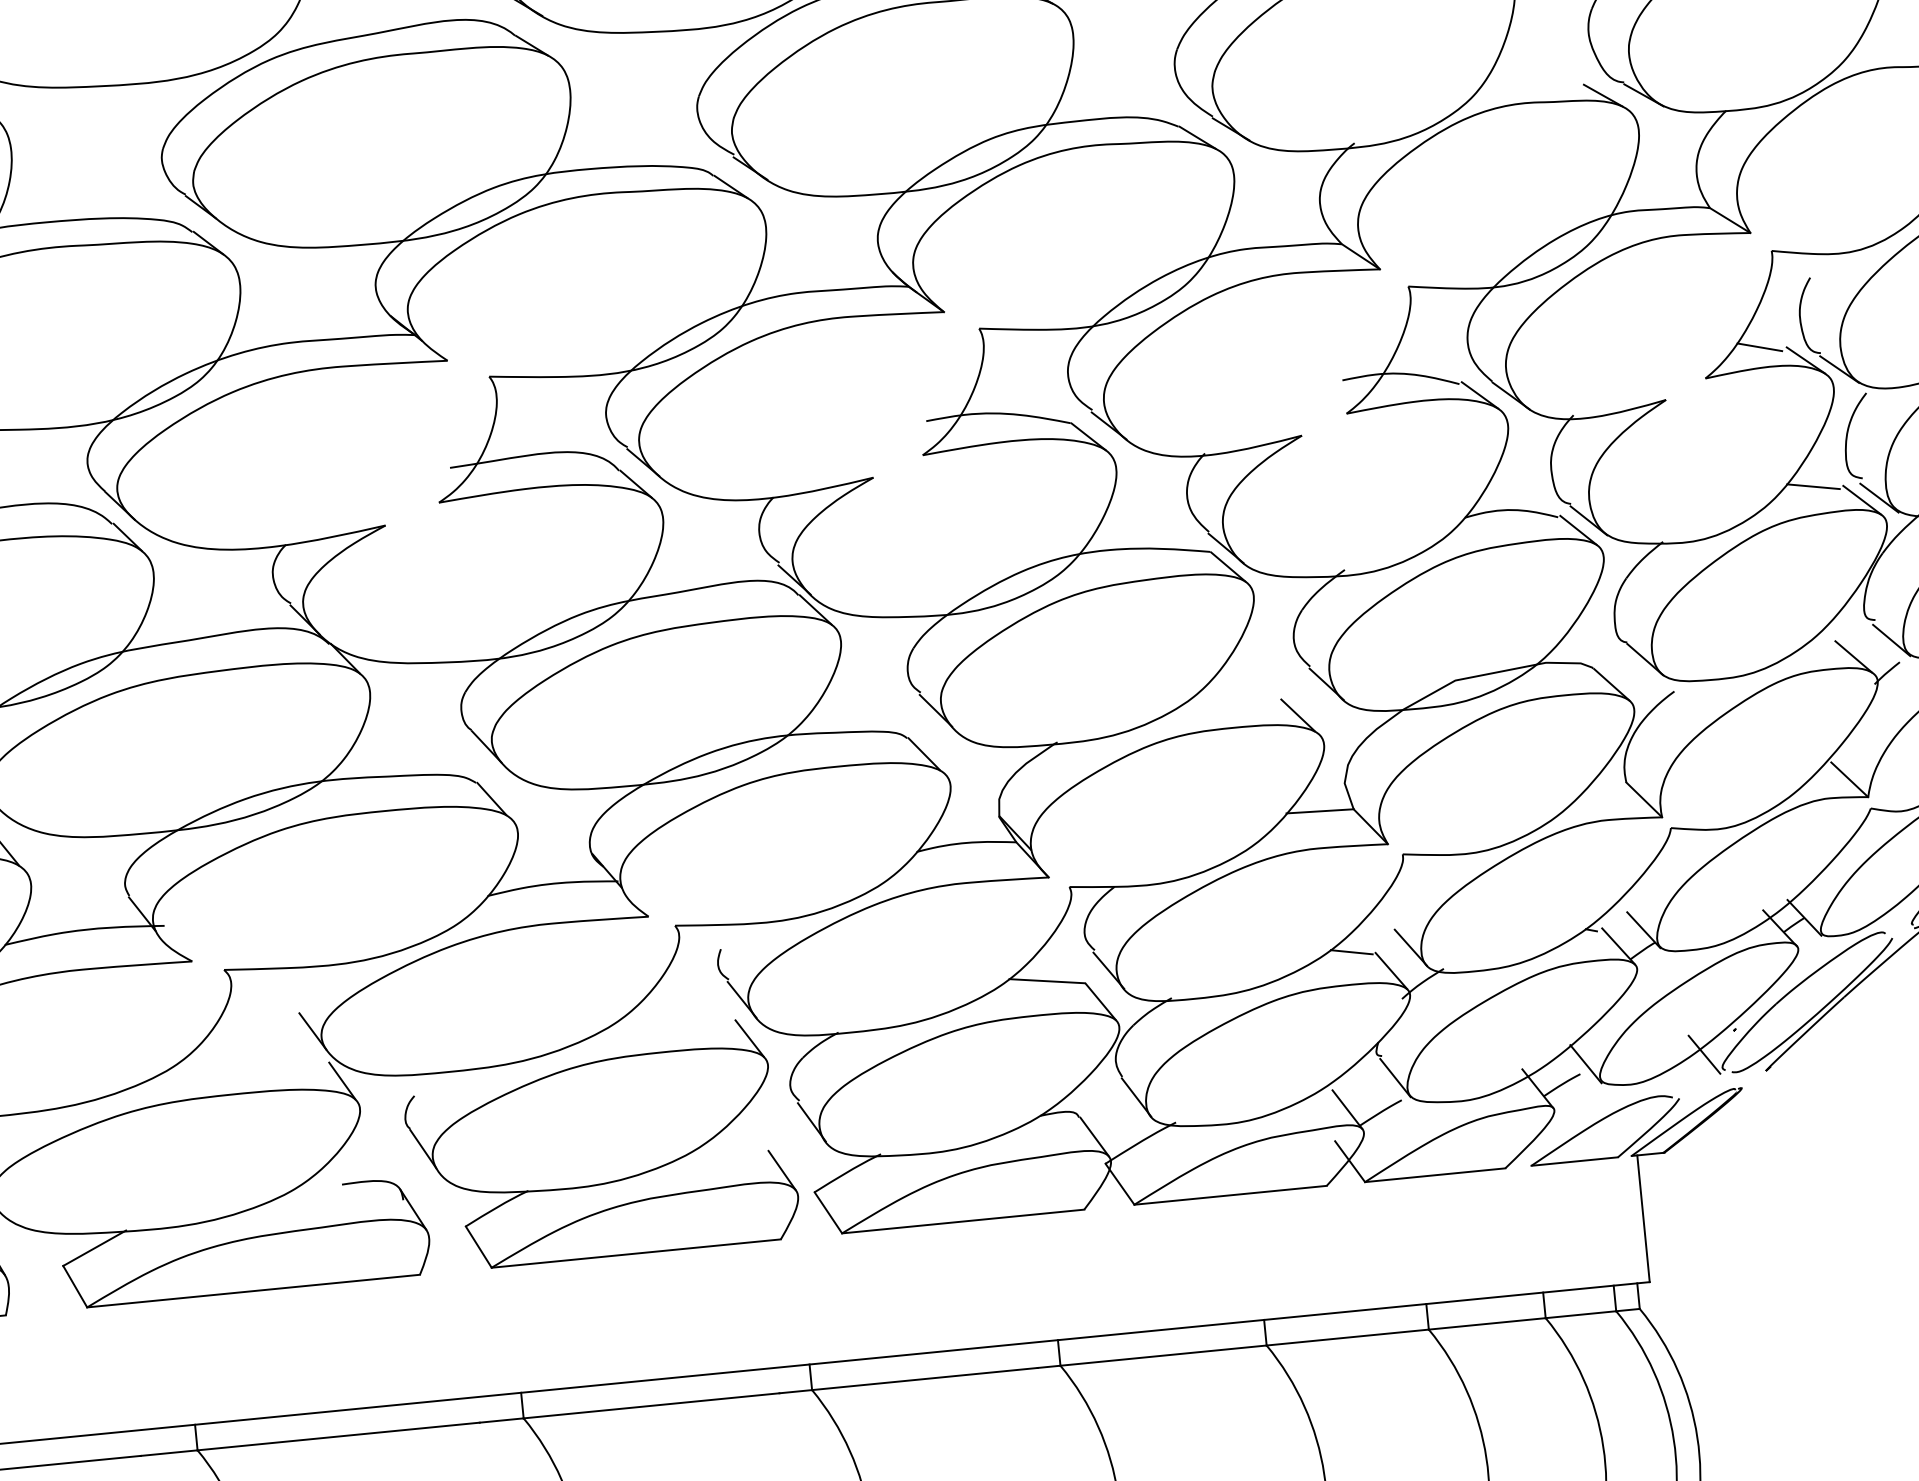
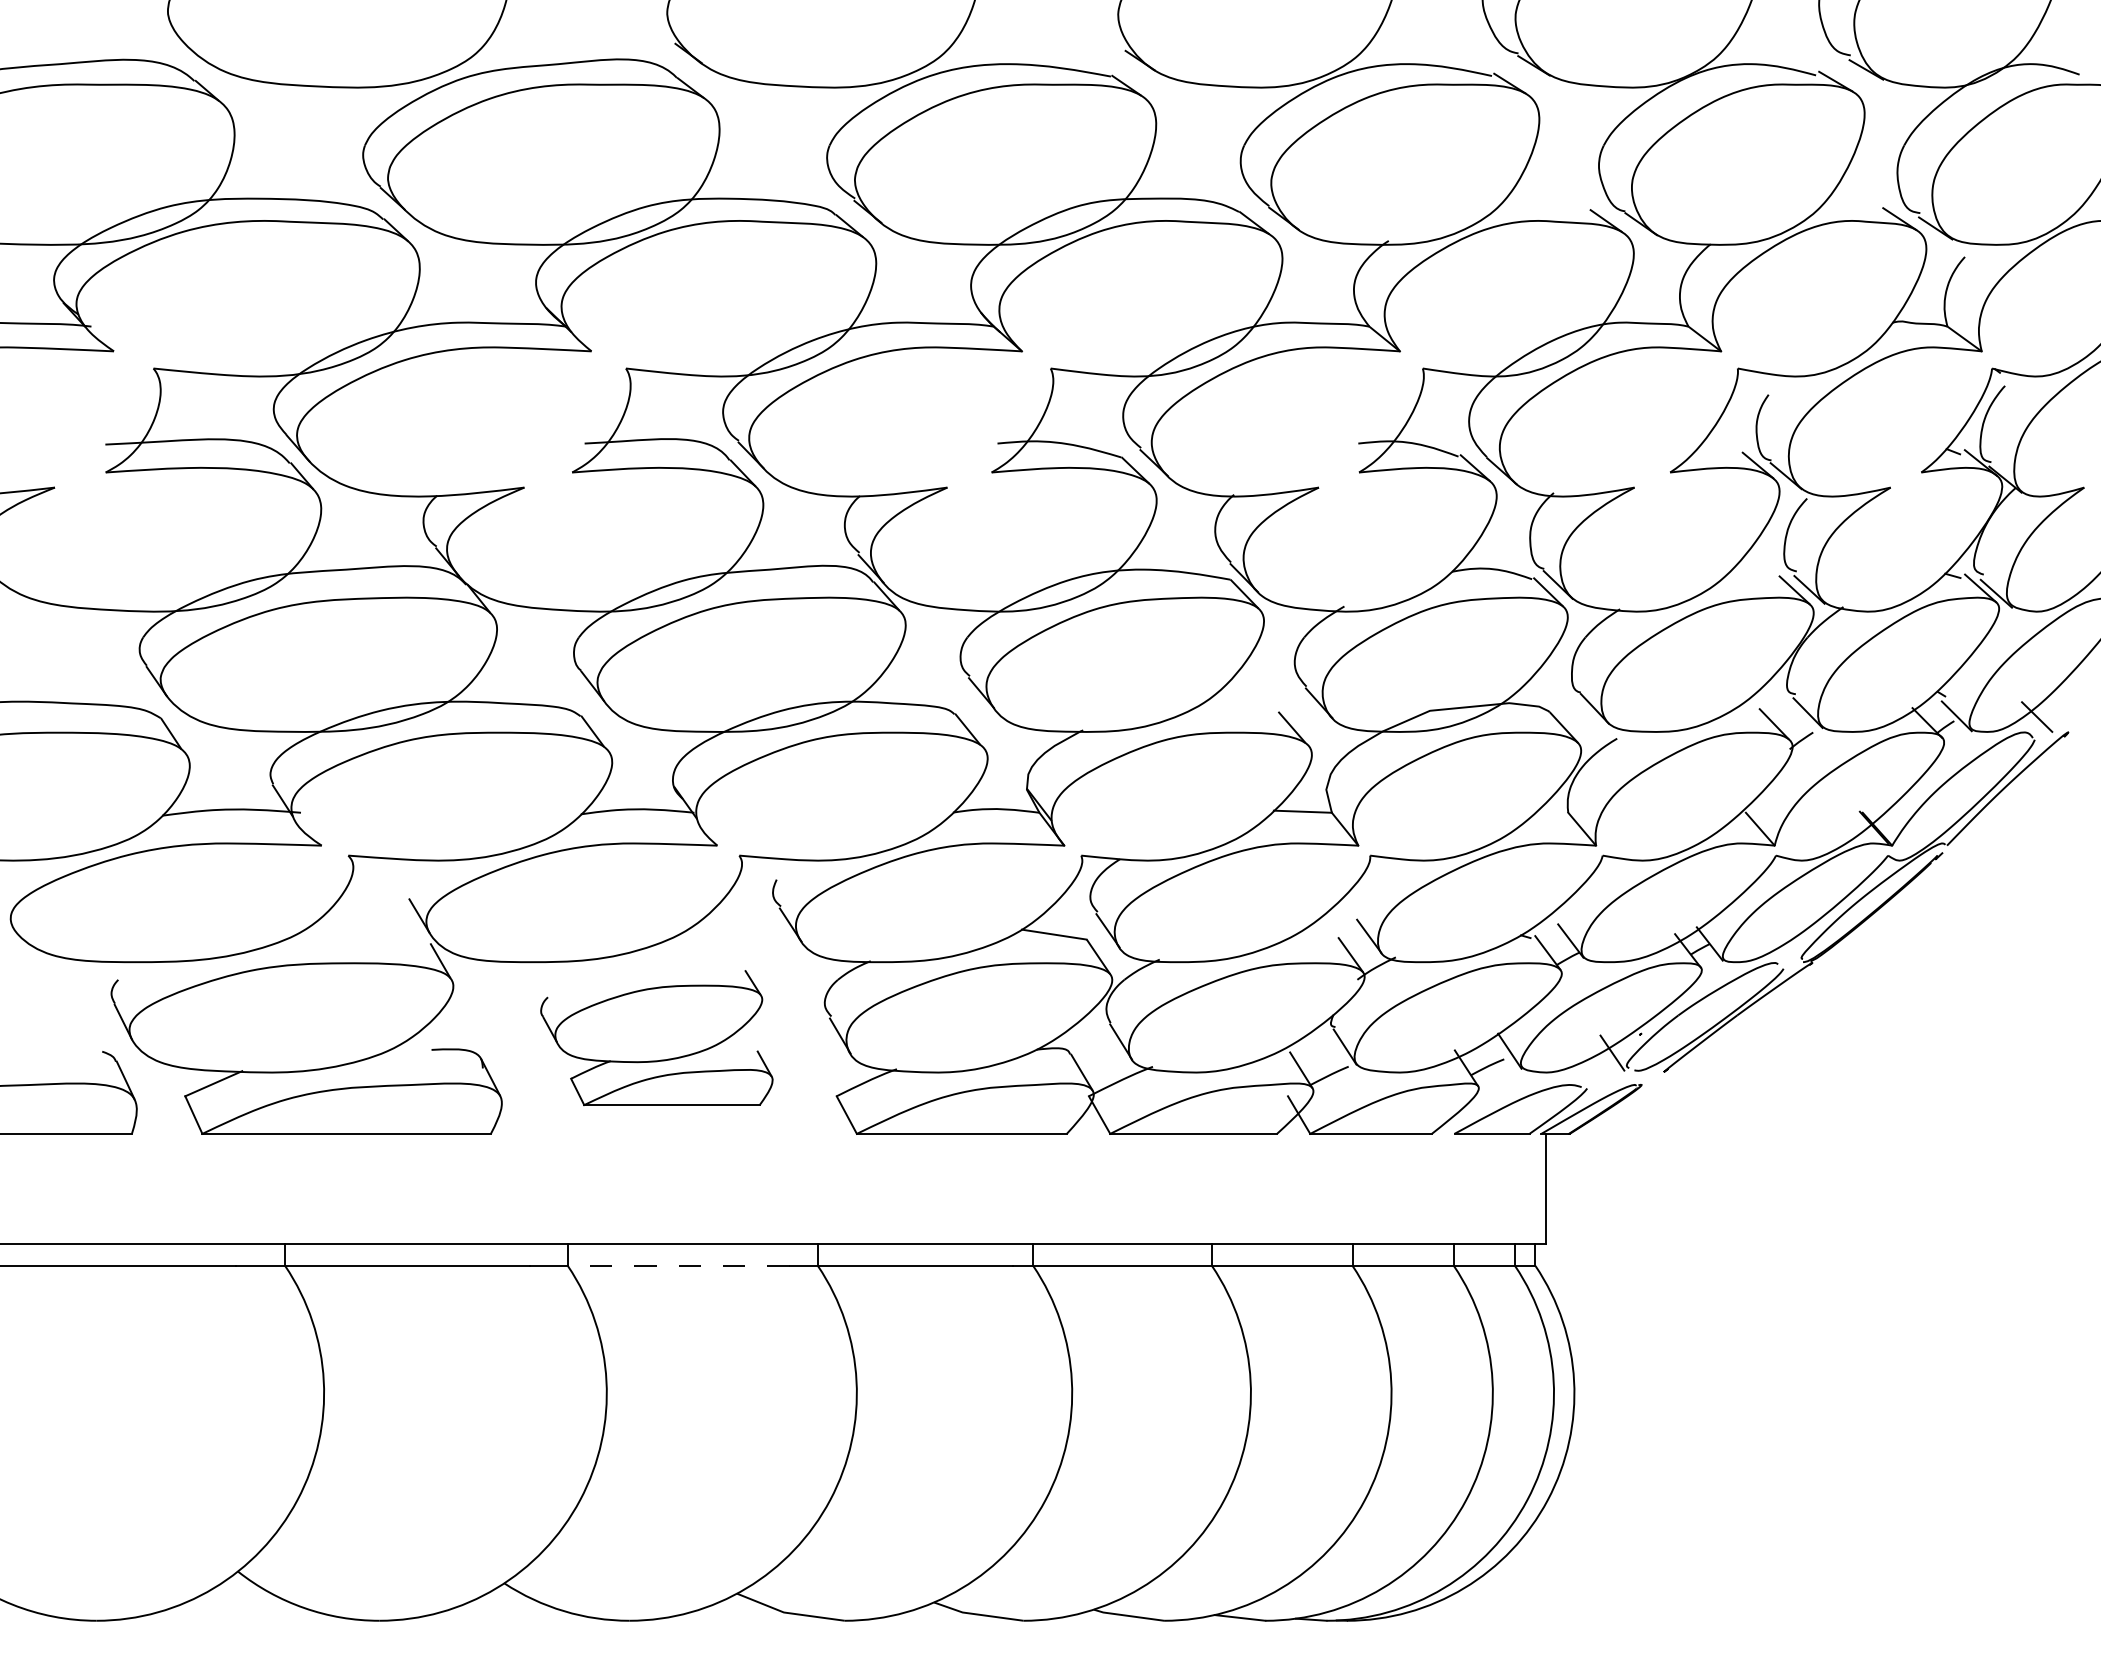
line: (1759, 347) -> (1719, 450), removed
line: (1813, 486) -> (1753, 574), removed
line: (1350, 951) -> (1317, 934), removed
part: (600, 1144) -> (656, 1037), size x0.7
line: (651, 1405) -> (678, 1265), solid -> dashed

